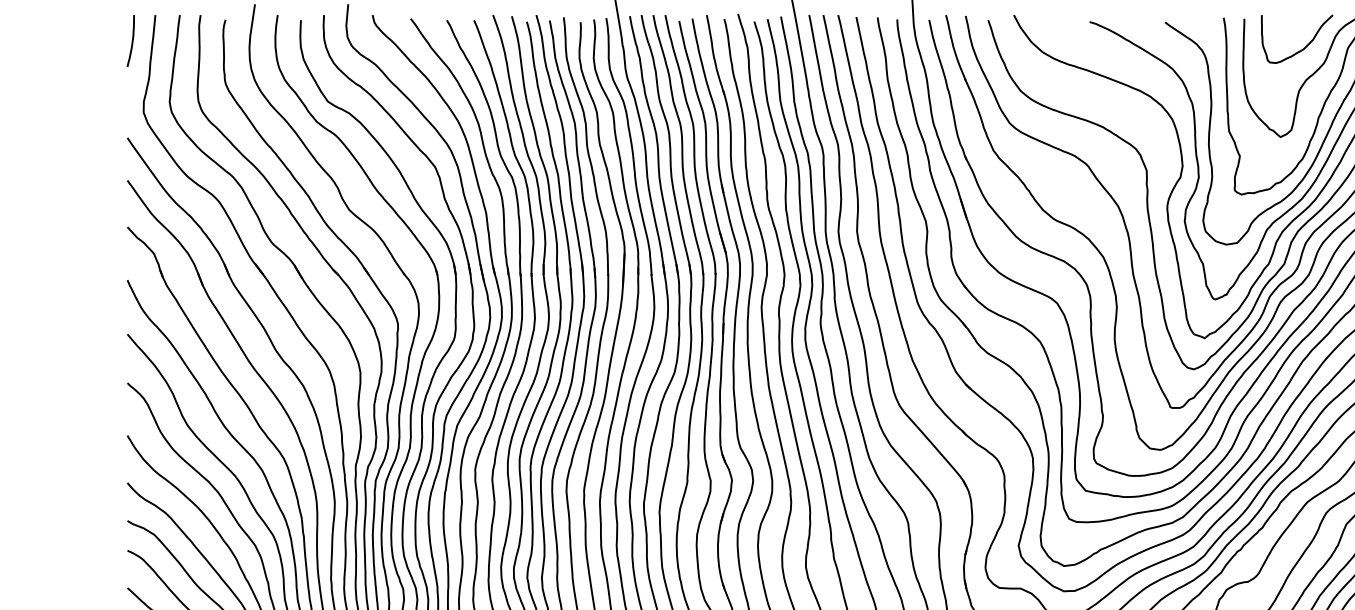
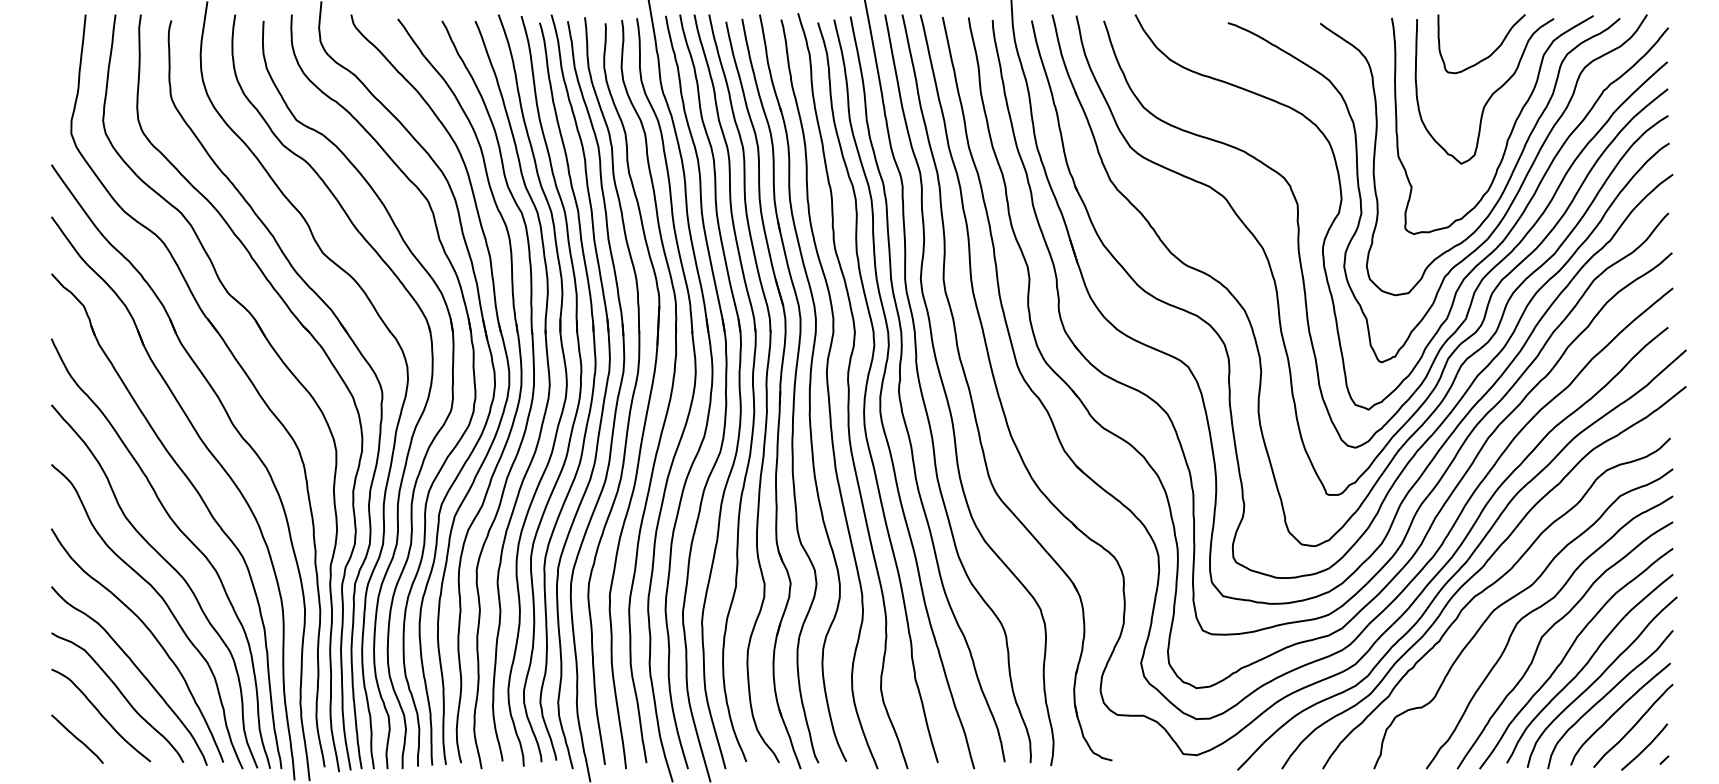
curve: (132, 40) -> (57, 45), removed

